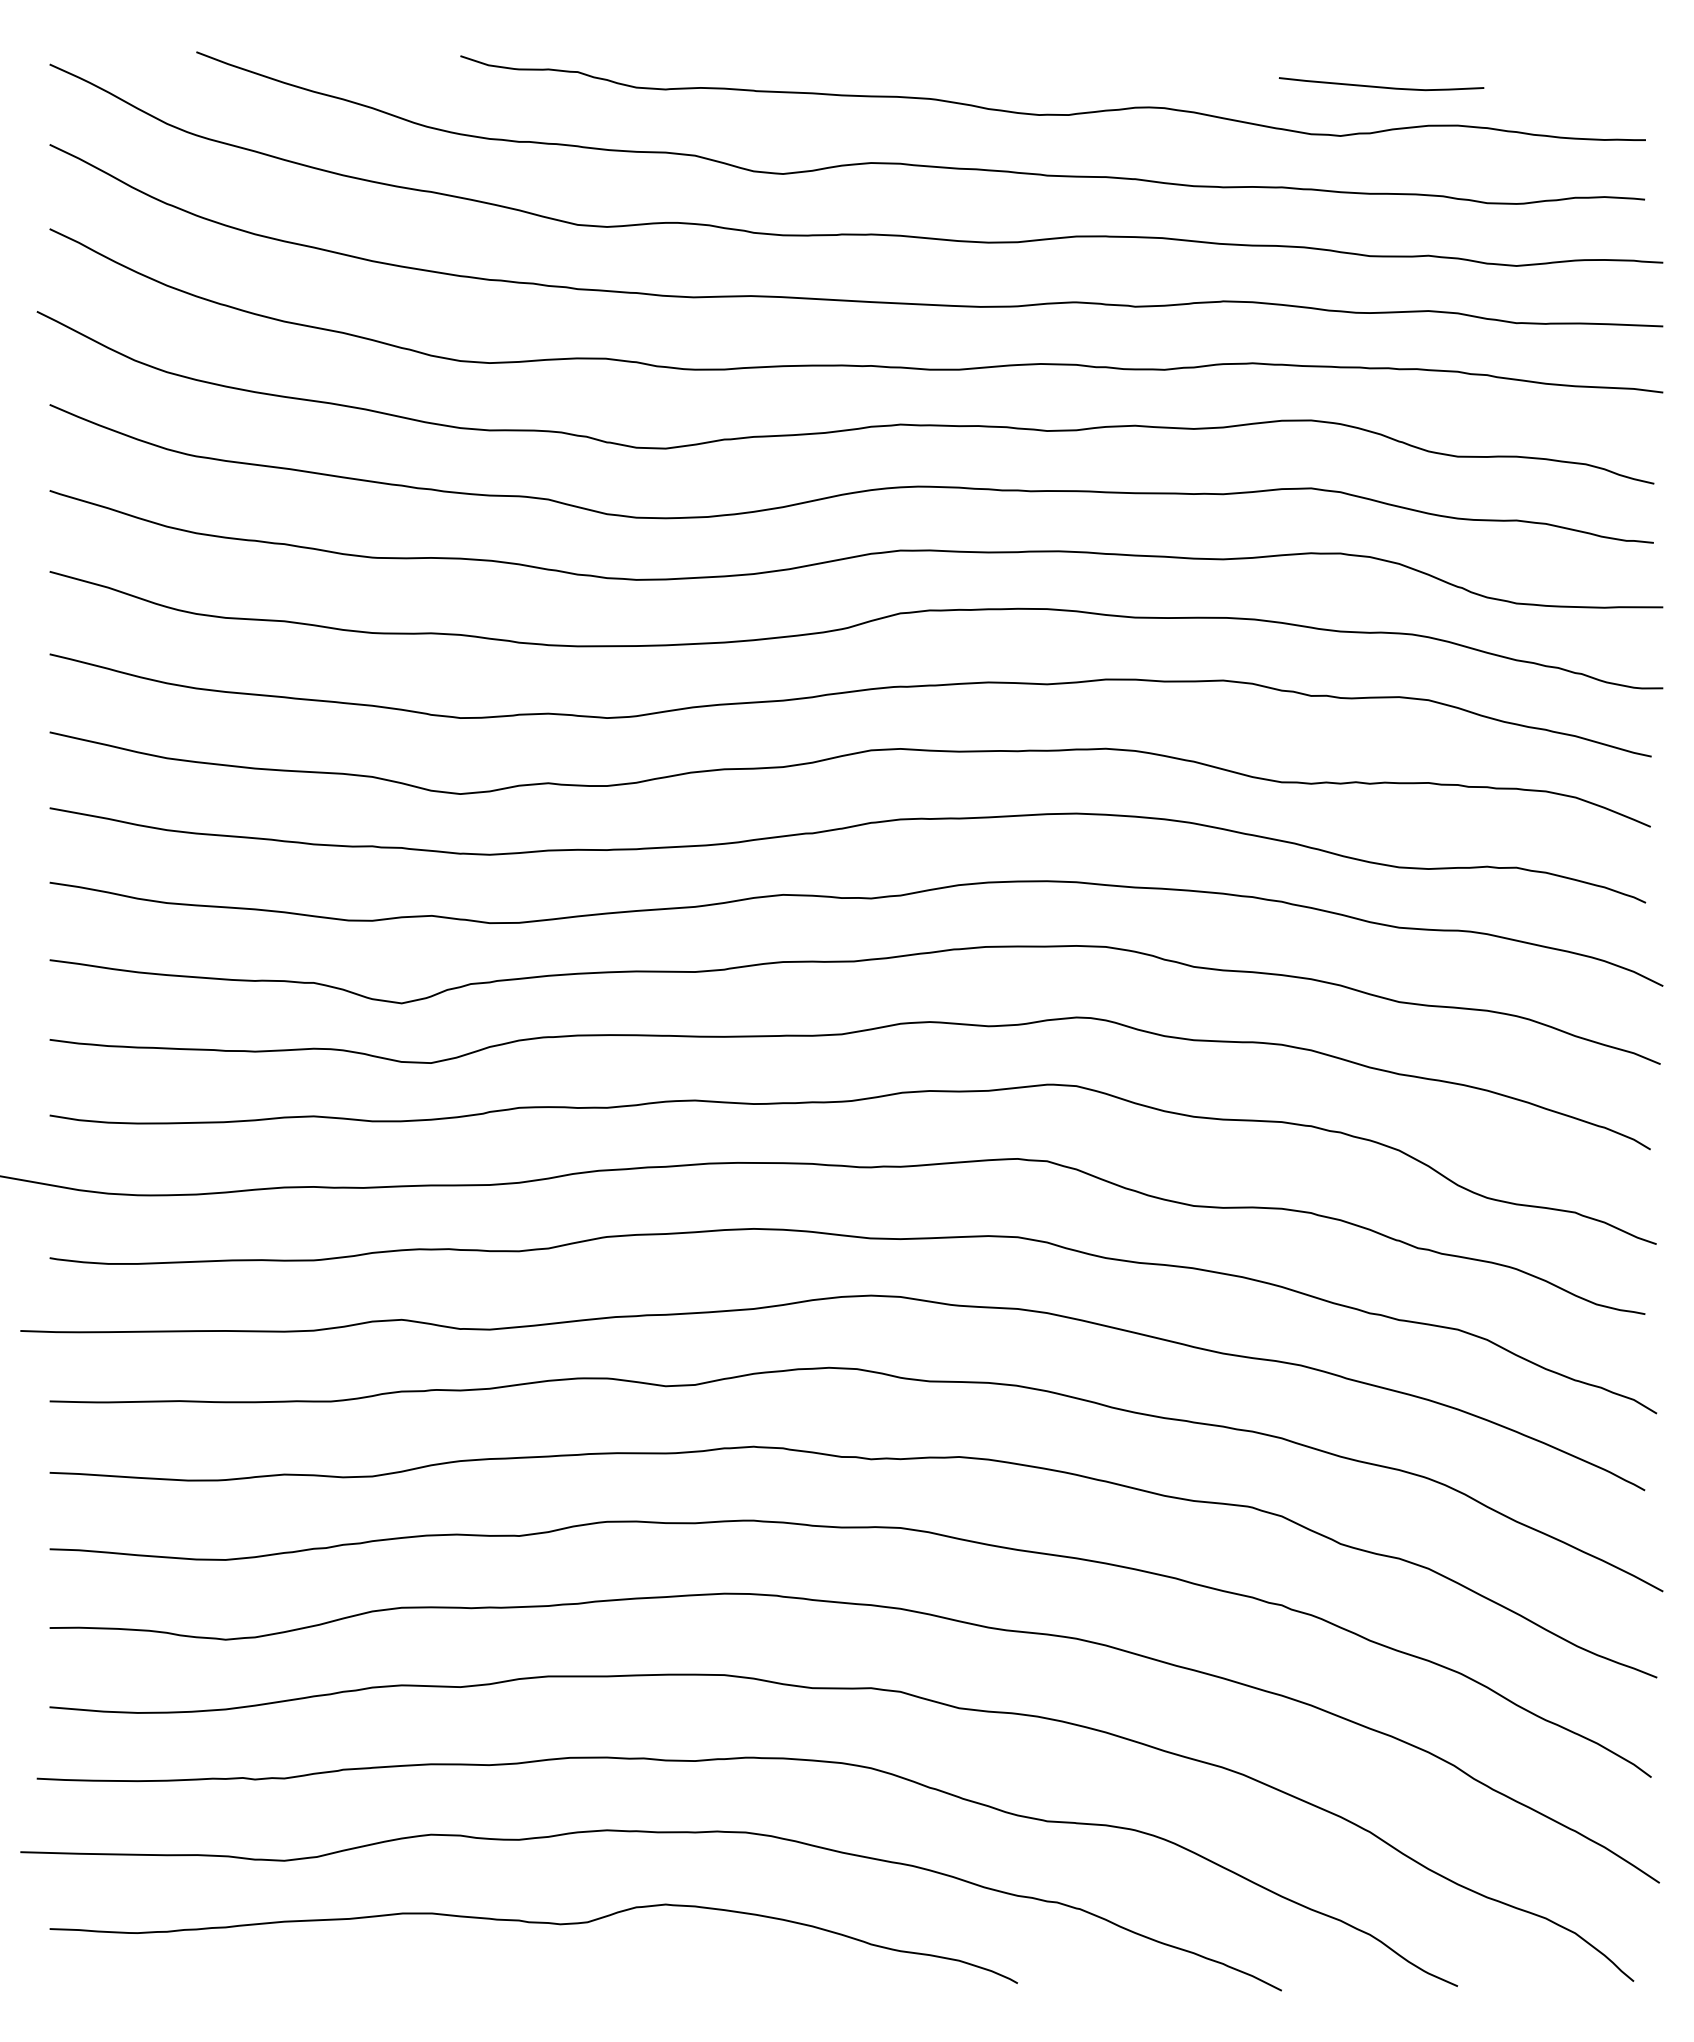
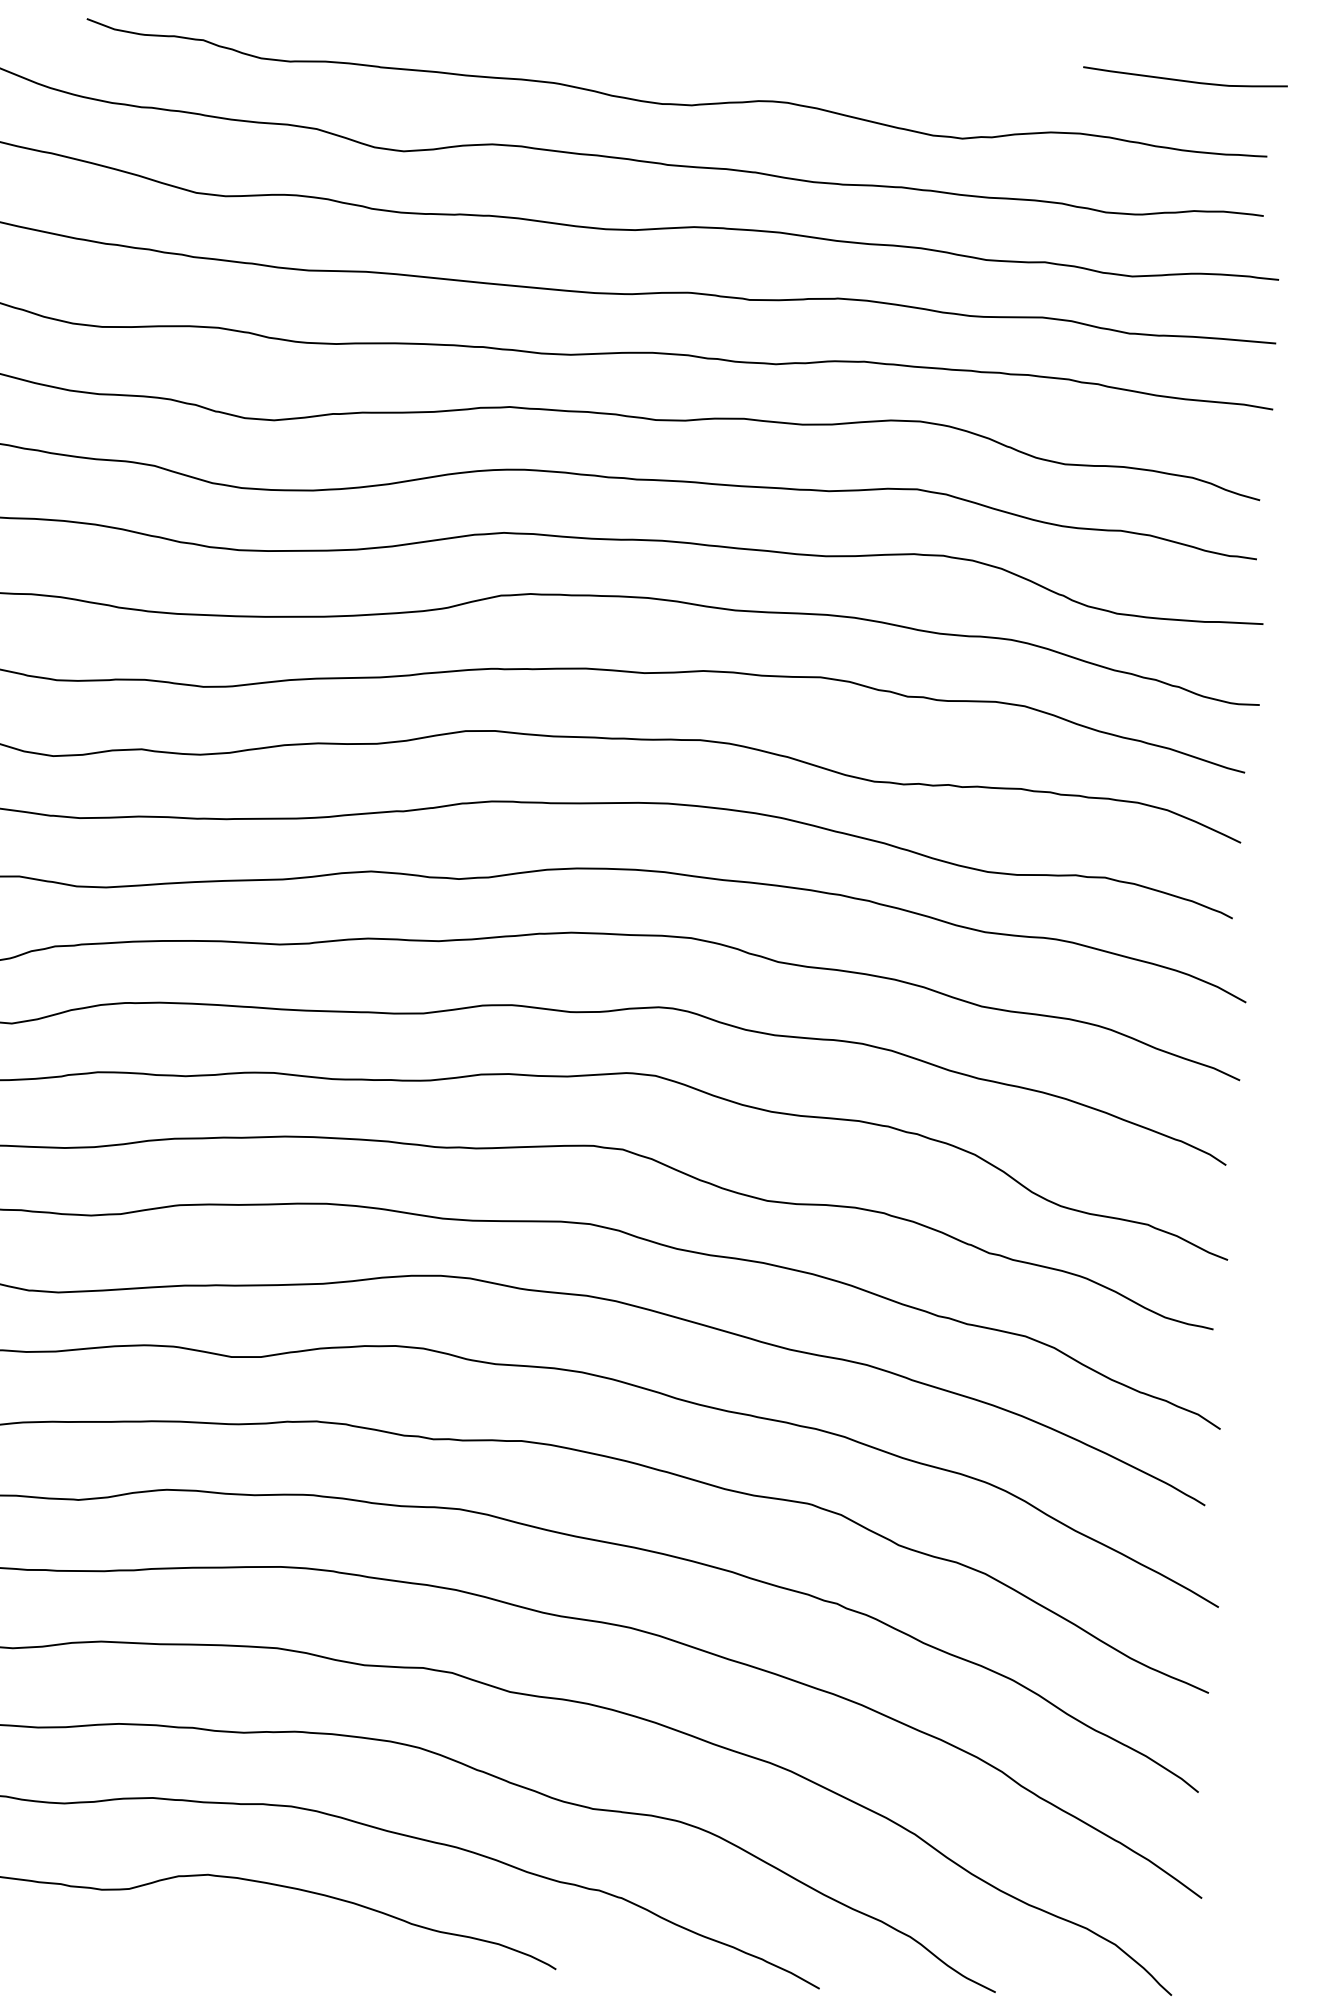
curve: (1381, 86) -> (1185, 80), moved

